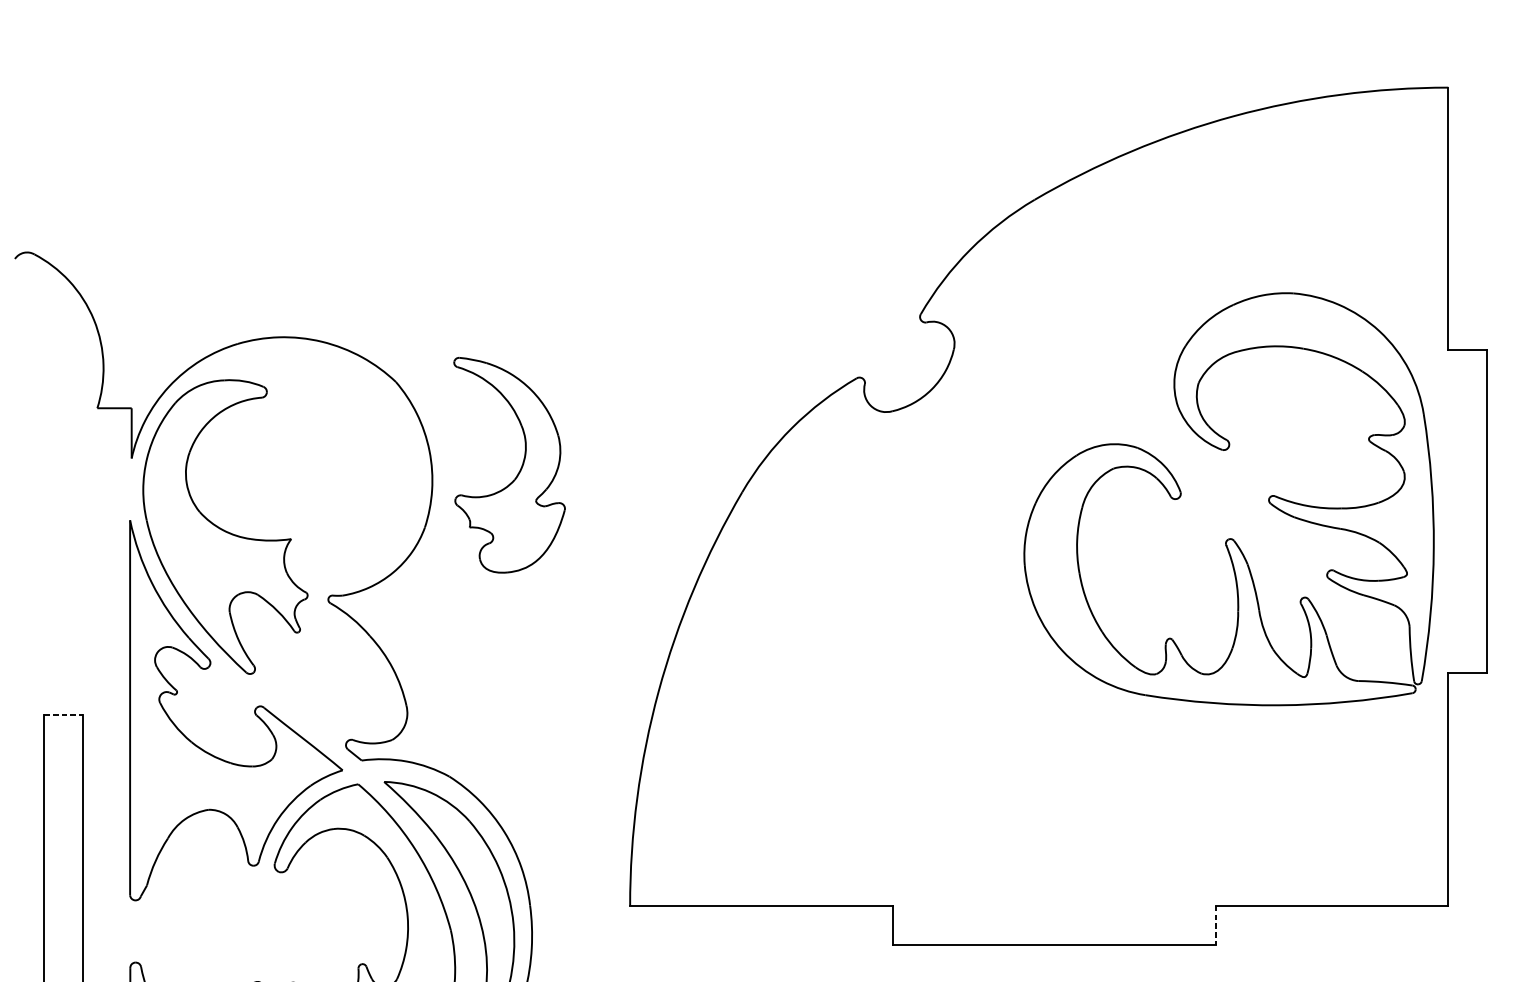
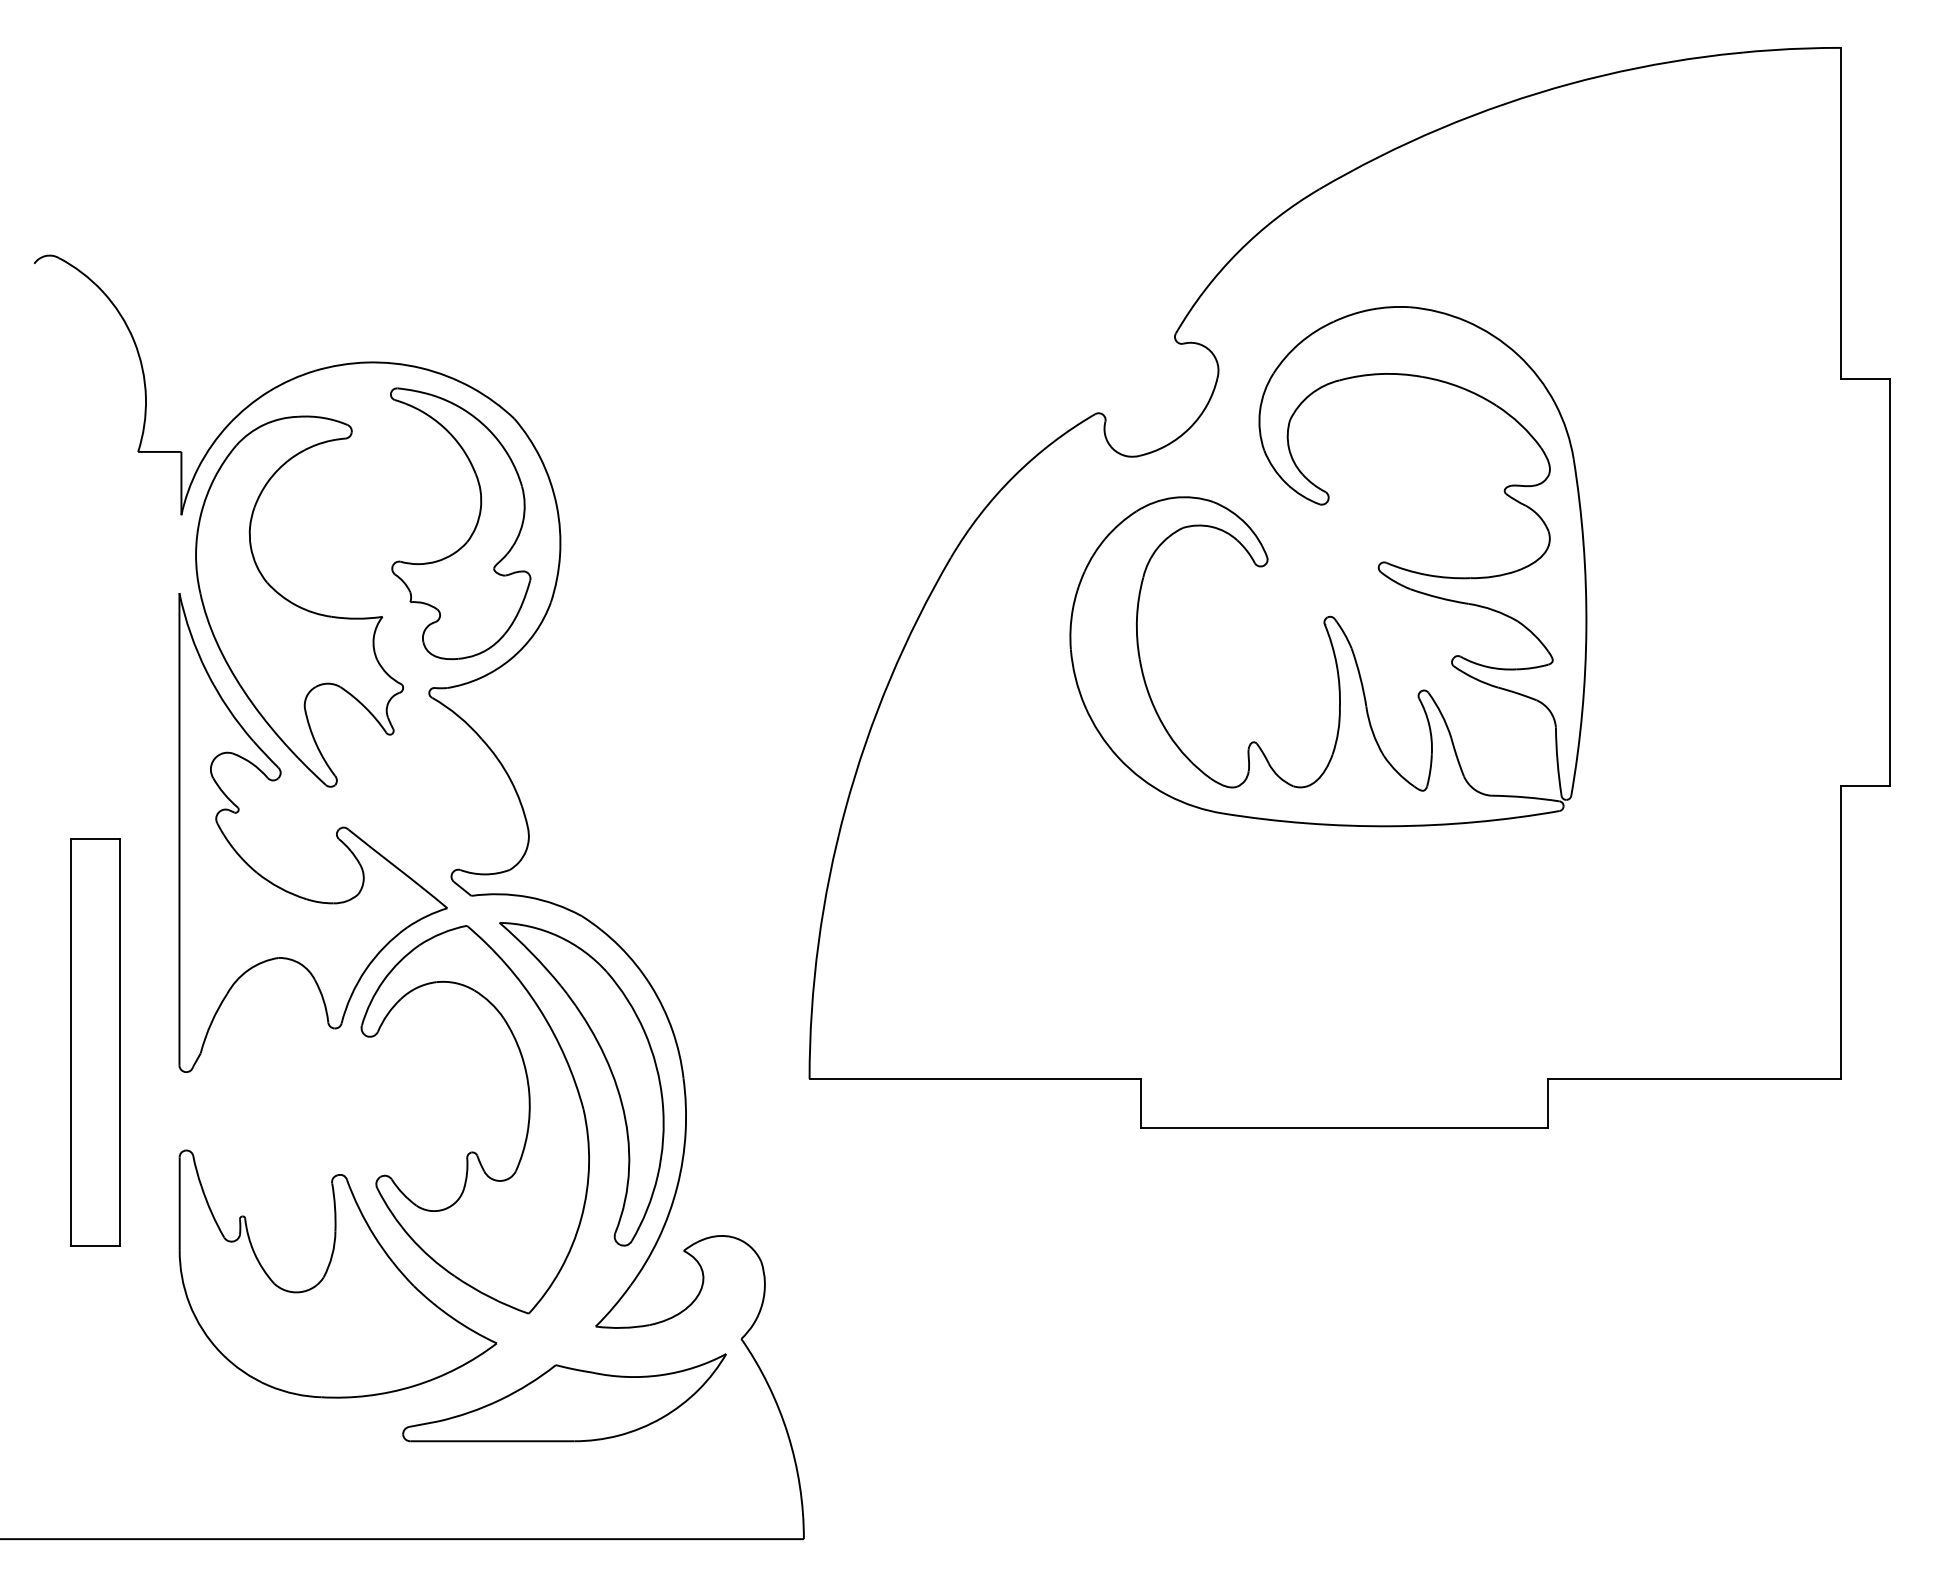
part: (519, 469) -> (473, 529), moved
part: (1268, 499) -> (1377, 567), moved
line: (64, 715) -> (96, 839), dashed -> solid
line: (1215, 925) -> (1547, 1103), dashed -> solid

